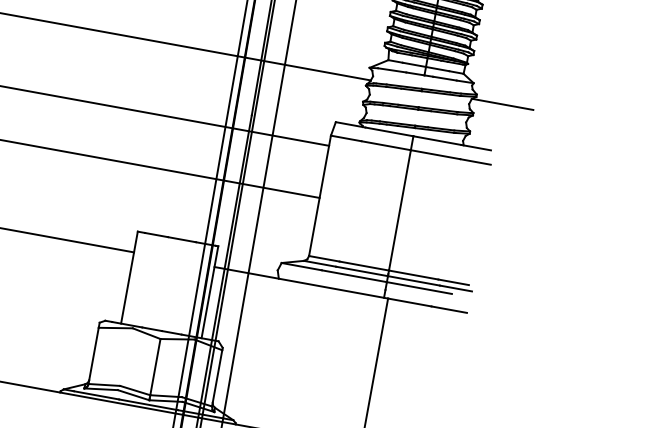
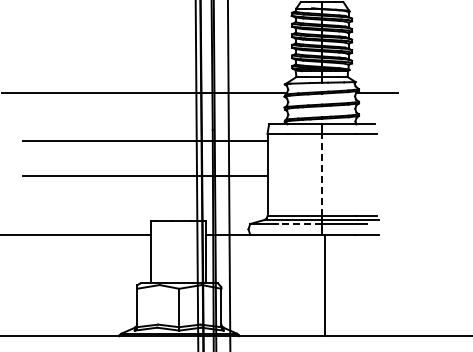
line: (400, 209) -> (322, 174), solid -> dashed
line: (353, 276) -> (299, 224), solid -> dashed

